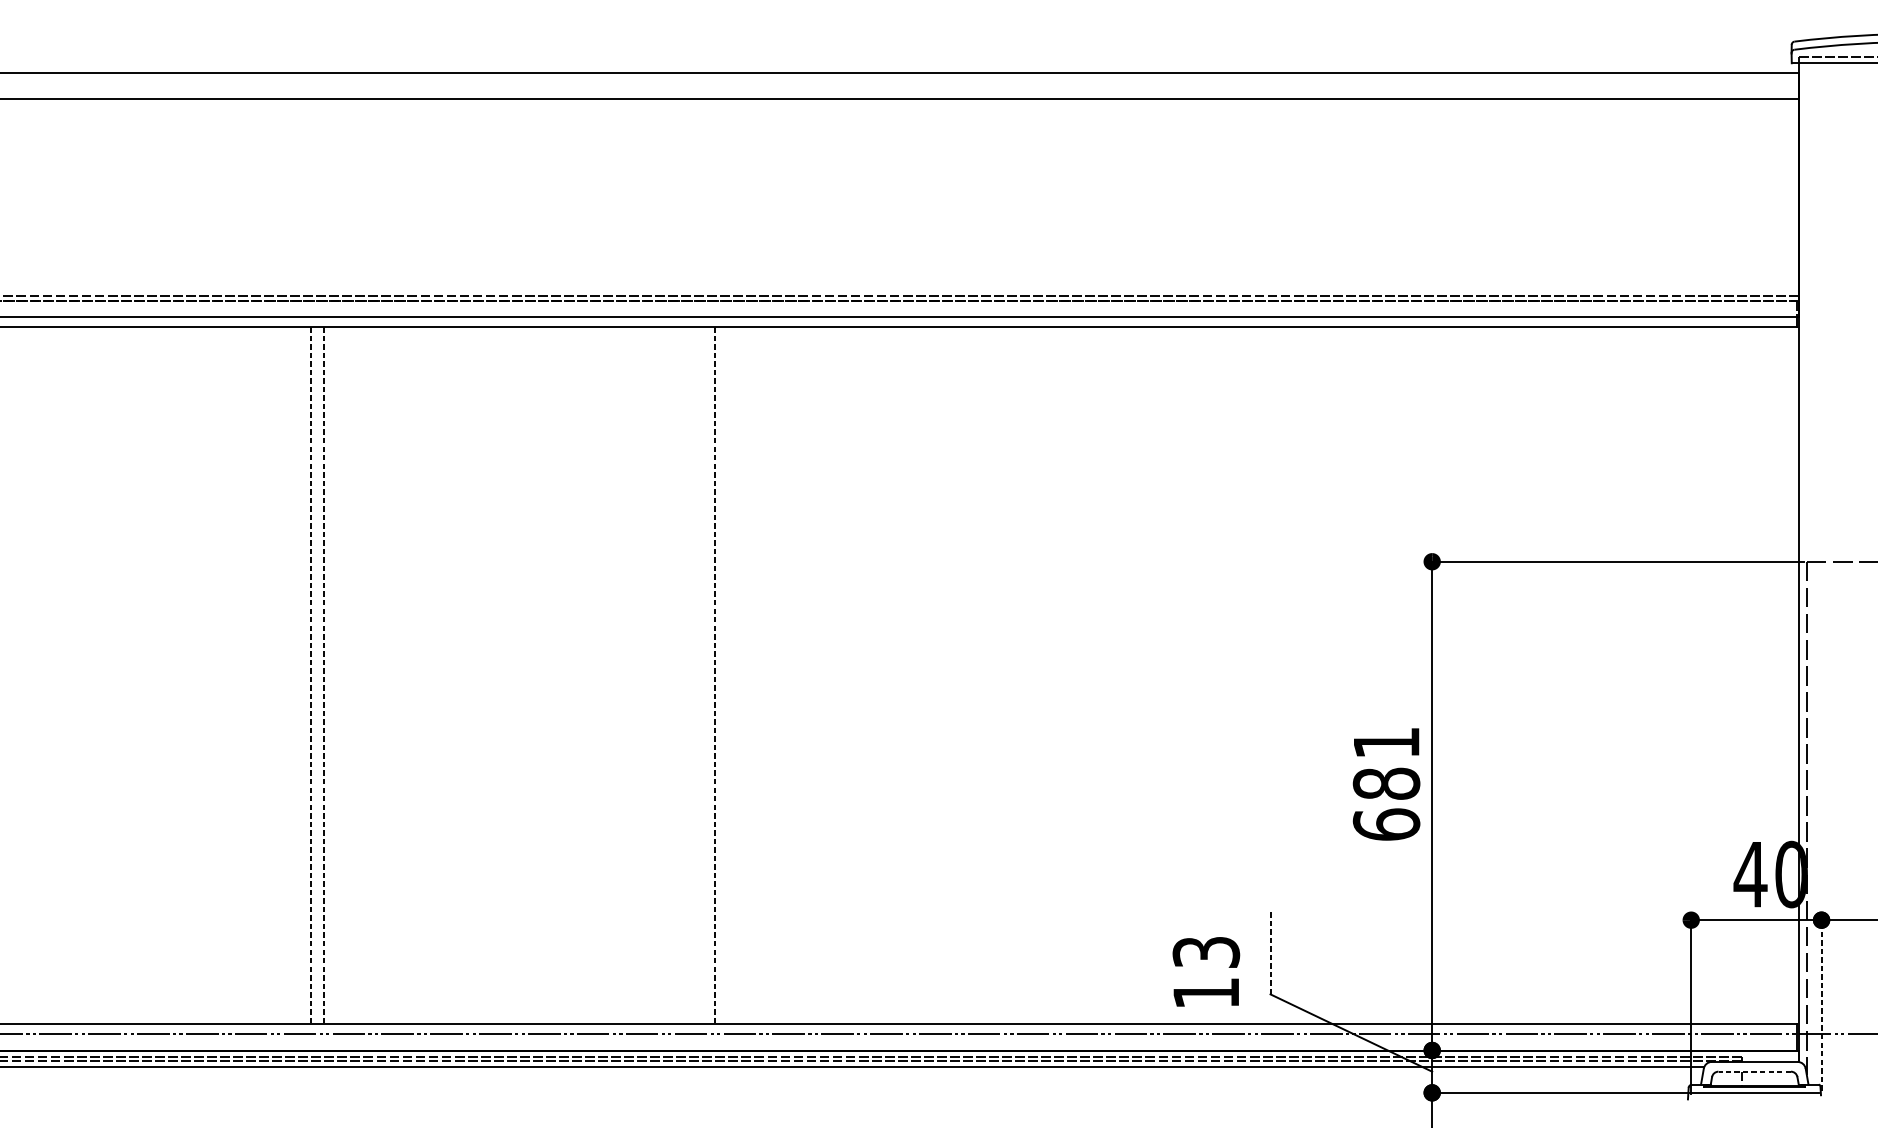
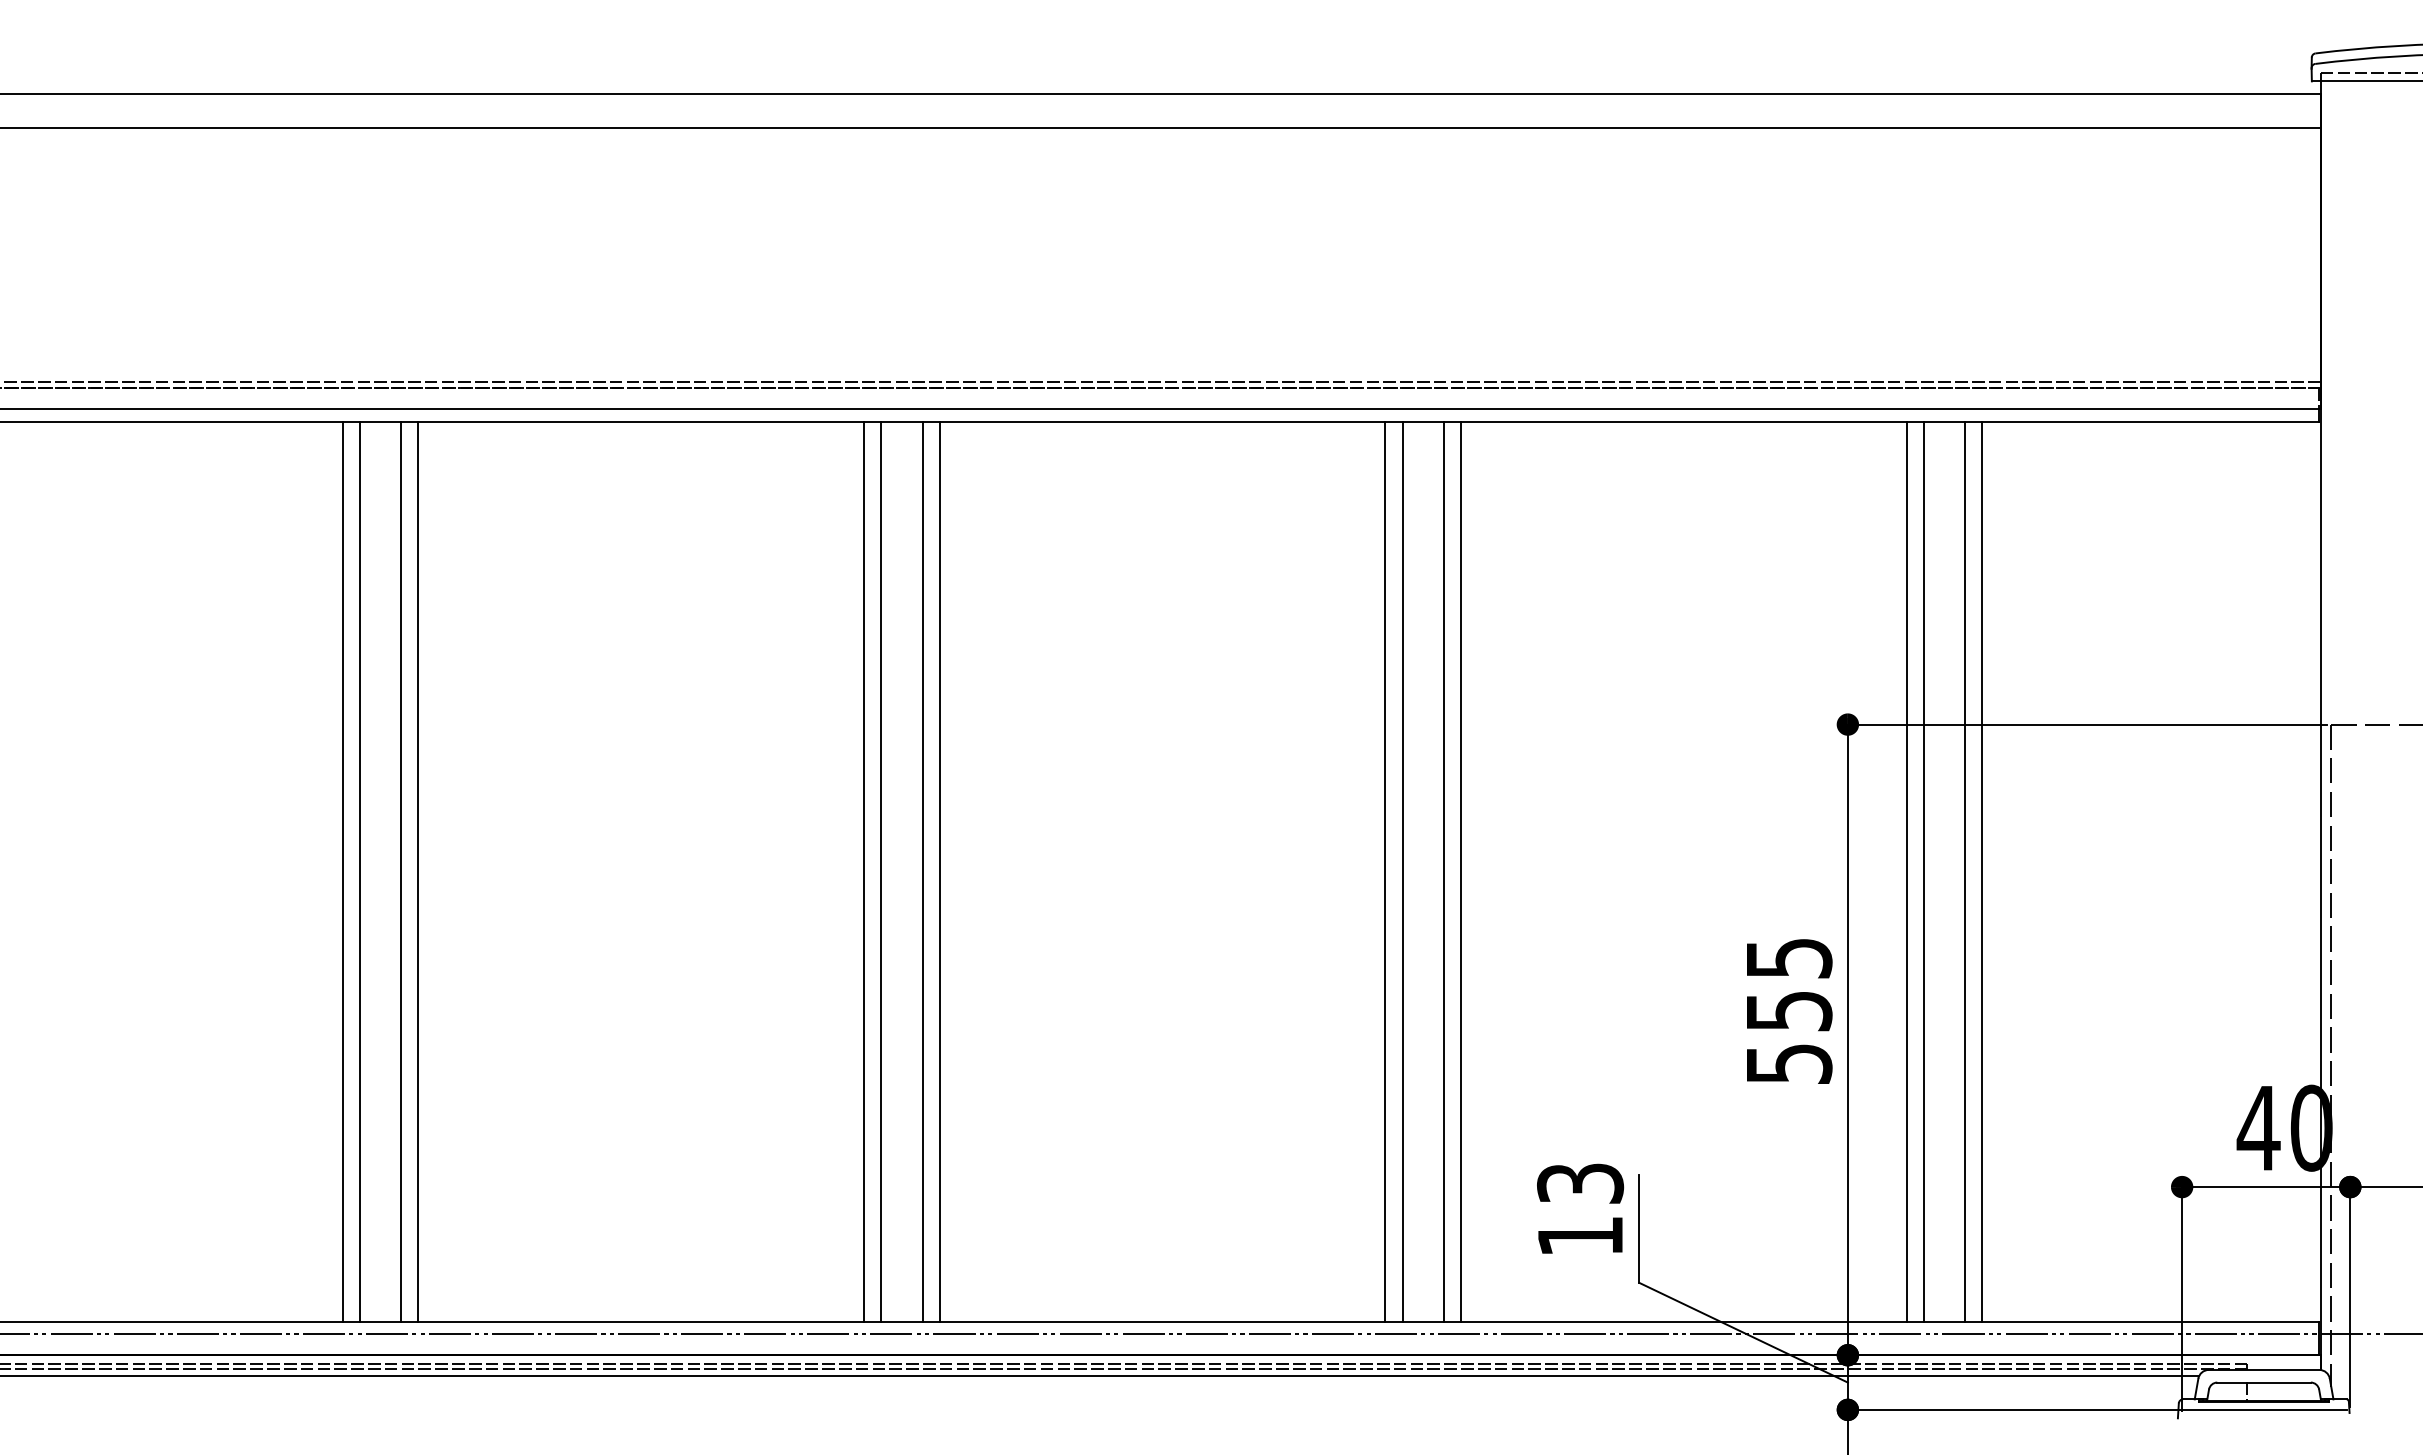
line: (265, 675) -> (342, 871), added
line: (278, 675) -> (359, 871), added
line: (311, 675) -> (401, 871), dashed -> solid
line: (324, 675) -> (418, 871), dashed -> solid
line: (670, 675) -> (864, 871), added
line: (683, 675) -> (881, 871), added
line: (715, 675) -> (922, 871), dashed -> solid
line: (728, 675) -> (939, 871), added
line: (1073, 675) -> (1385, 871), added
line: (1087, 675) -> (1402, 871), added
line: (1119, 675) -> (1444, 871), added
line: (1132, 675) -> (1461, 871), added
line: (1477, 675) -> (1906, 871), added
line: (1490, 675) -> (1923, 871), added
line: (1523, 675) -> (1965, 871), added
line: (1536, 675) -> (1982, 871), added
text: (1386, 784) -> (1788, 1011), 681 -> 555
line: (1270, 953) -> (1639, 1229), dashed -> solid
text: (1206, 971) -> (1580, 1208), moved
line: (1821, 1003) -> (2350, 1294), dashed -> solid
line: (1755, 1071) -> (2264, 1382), dashed -> solid

